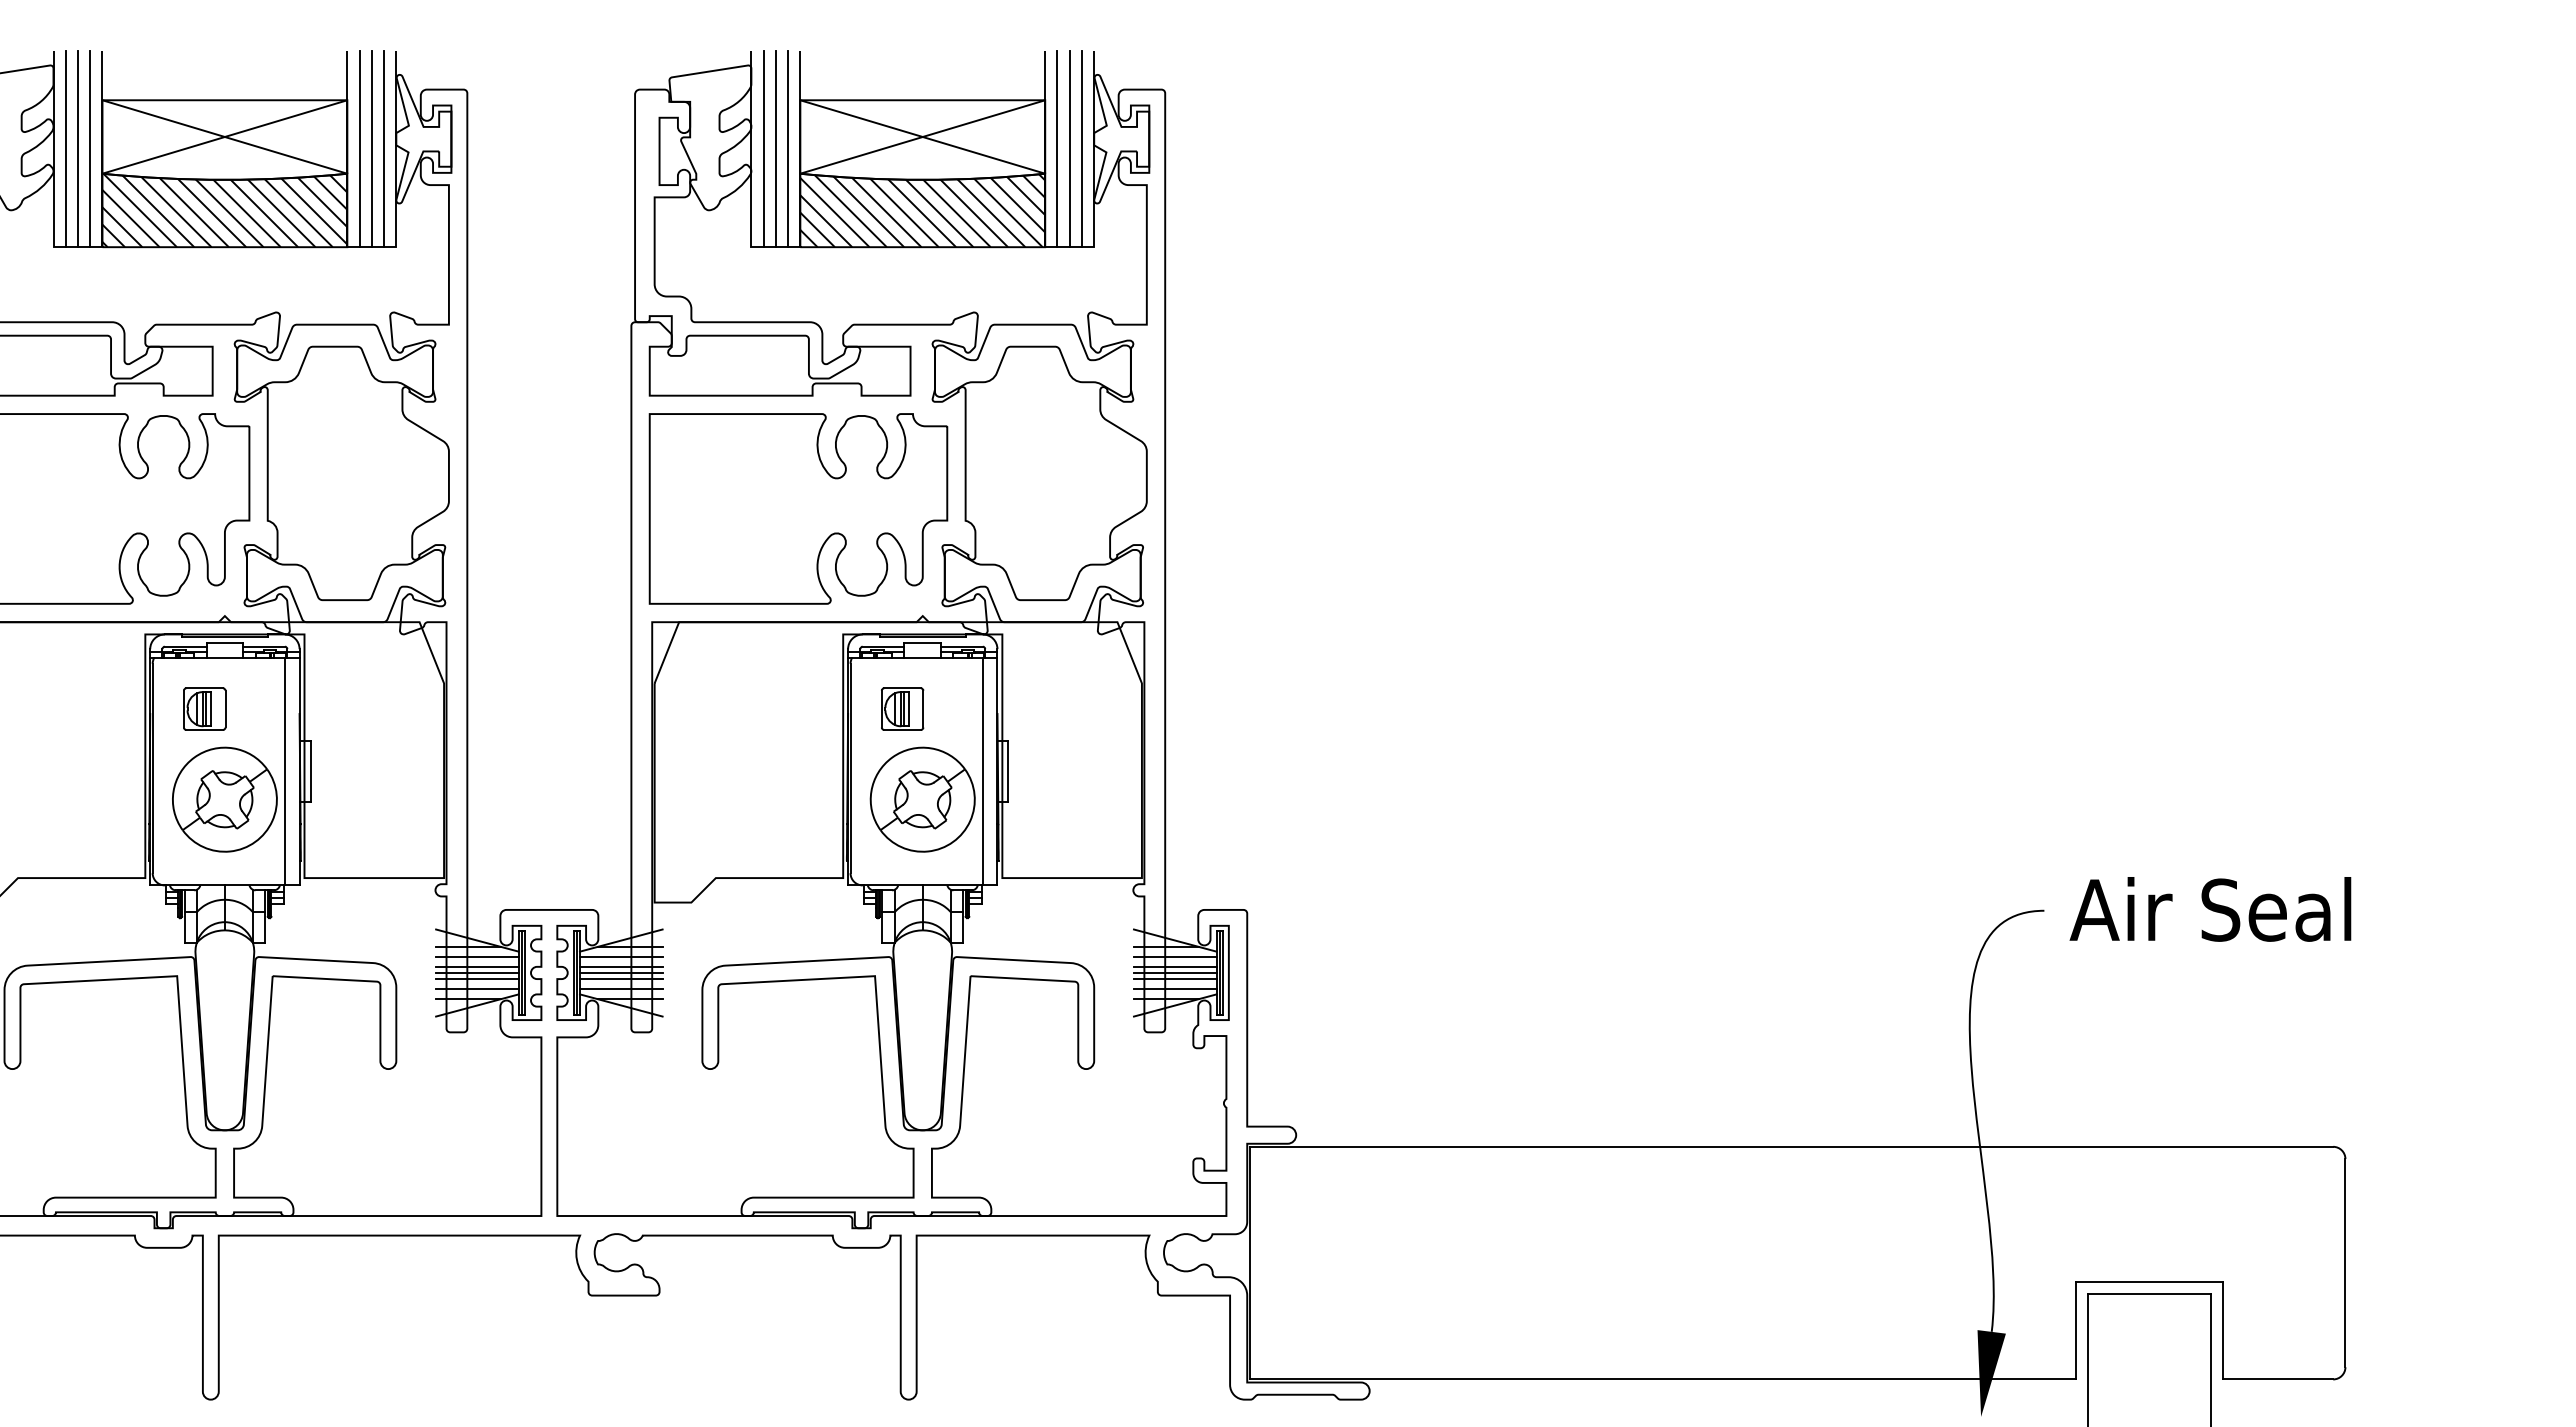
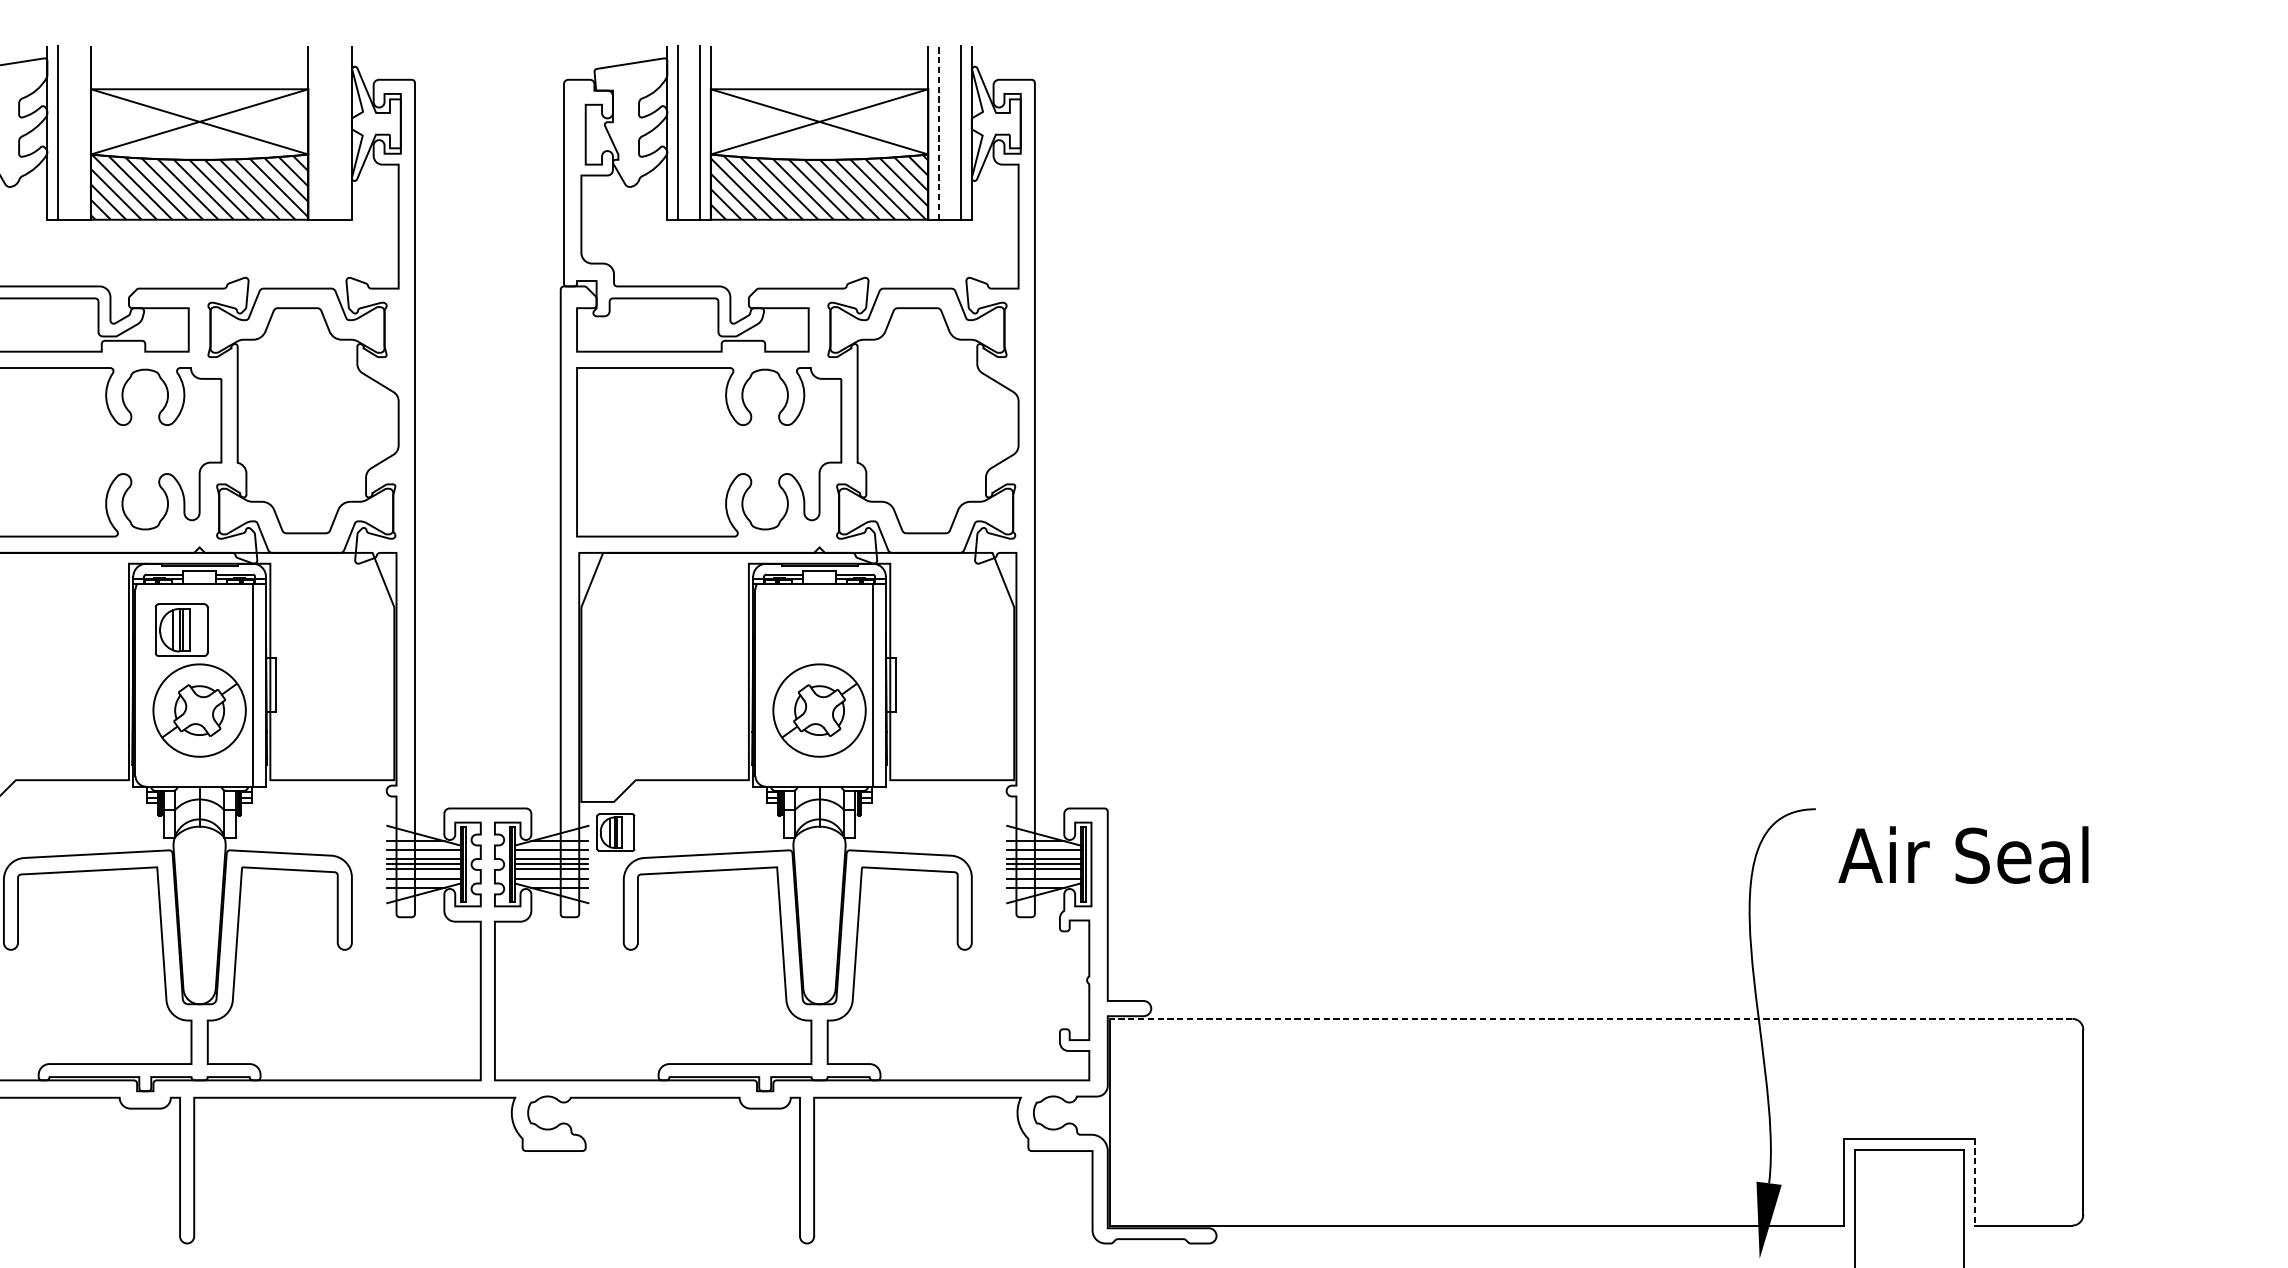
line: (78, 149) -> (69, 132), removed
line: (90, 149) -> (80, 132), removed
line: (359, 149) -> (319, 132), removed
line: (371, 149) -> (329, 132), removed
line: (384, 149) -> (341, 132), removed
line: (775, 149) -> (688, 132), removed
line: (1057, 149) -> (939, 132), solid -> dashed
line: (1069, 149) -> (949, 132), removed
part: (204, 708) -> (181, 629), size x1.4
part: (902, 708) -> (615, 832), moved
text: (2210, 909) -> (1963, 855), moved
line: (1791, 1146) -> (1591, 1018), solid -> dashed
line: (2223, 1330) -> (1975, 1182), solid -> dashed

